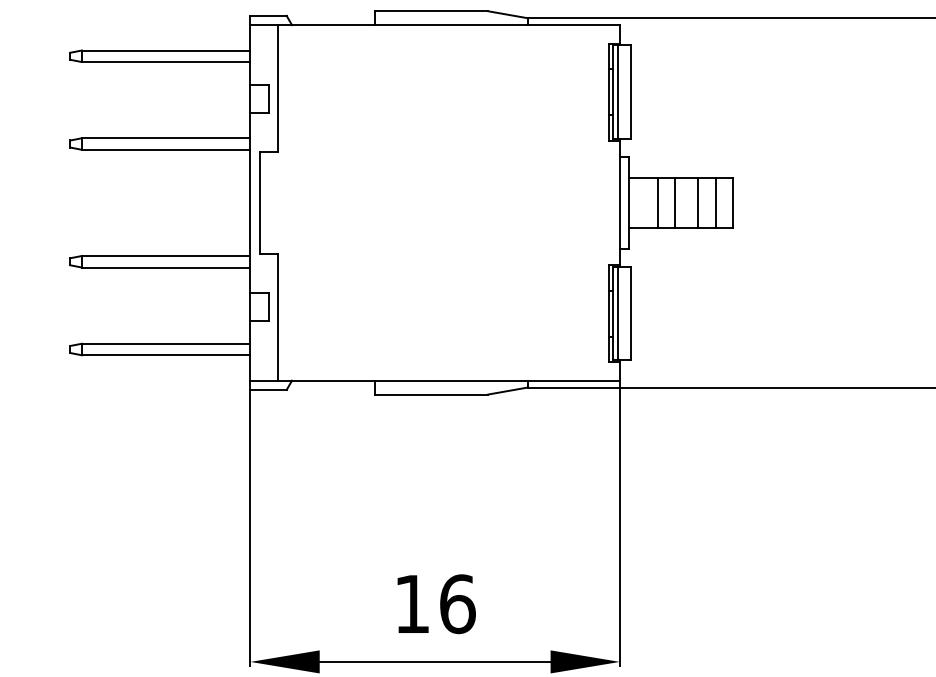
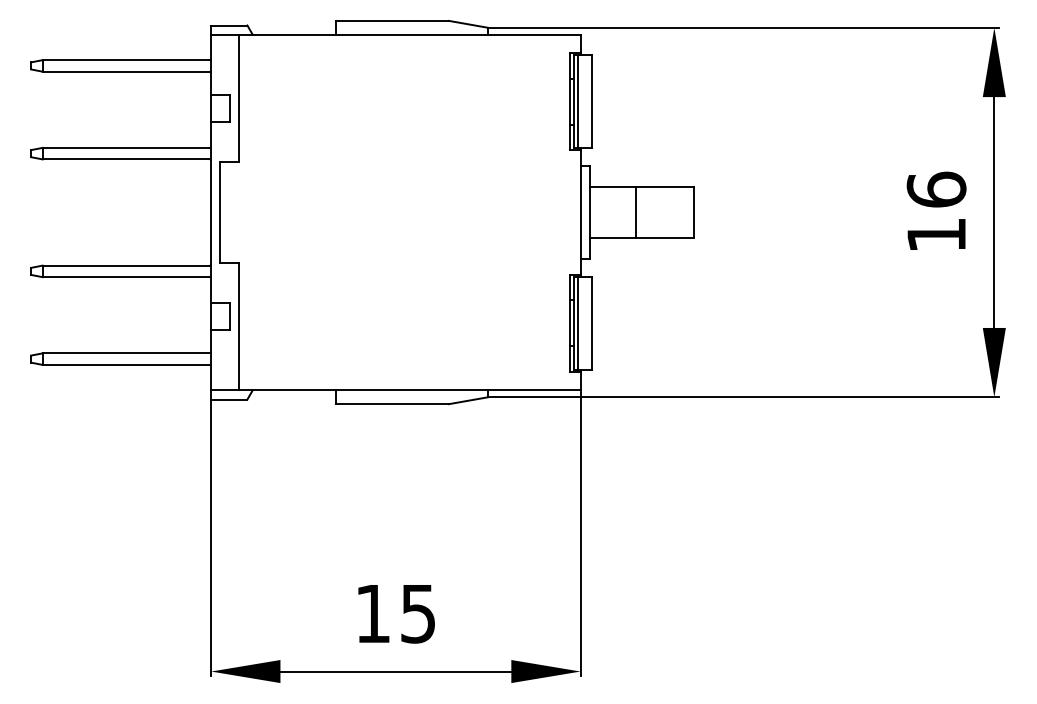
line: (657, 202) -> (618, 212), removed
line: (698, 202) -> (659, 212), removed
line: (715, 202) -> (676, 212), removed
text: (457, 603) -> (418, 613), 16 -> 15

